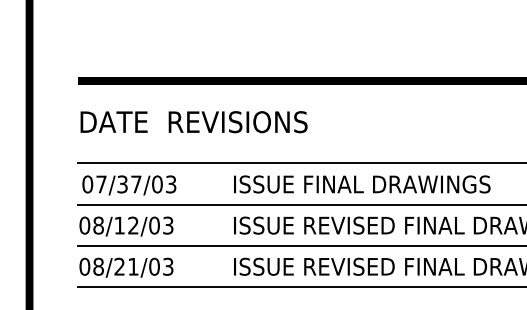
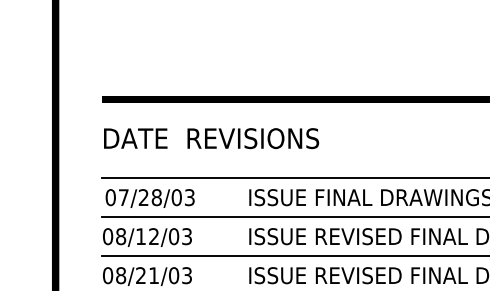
text: (129, 184) -> (150, 197), 07/37/03 -> 07/28/03

